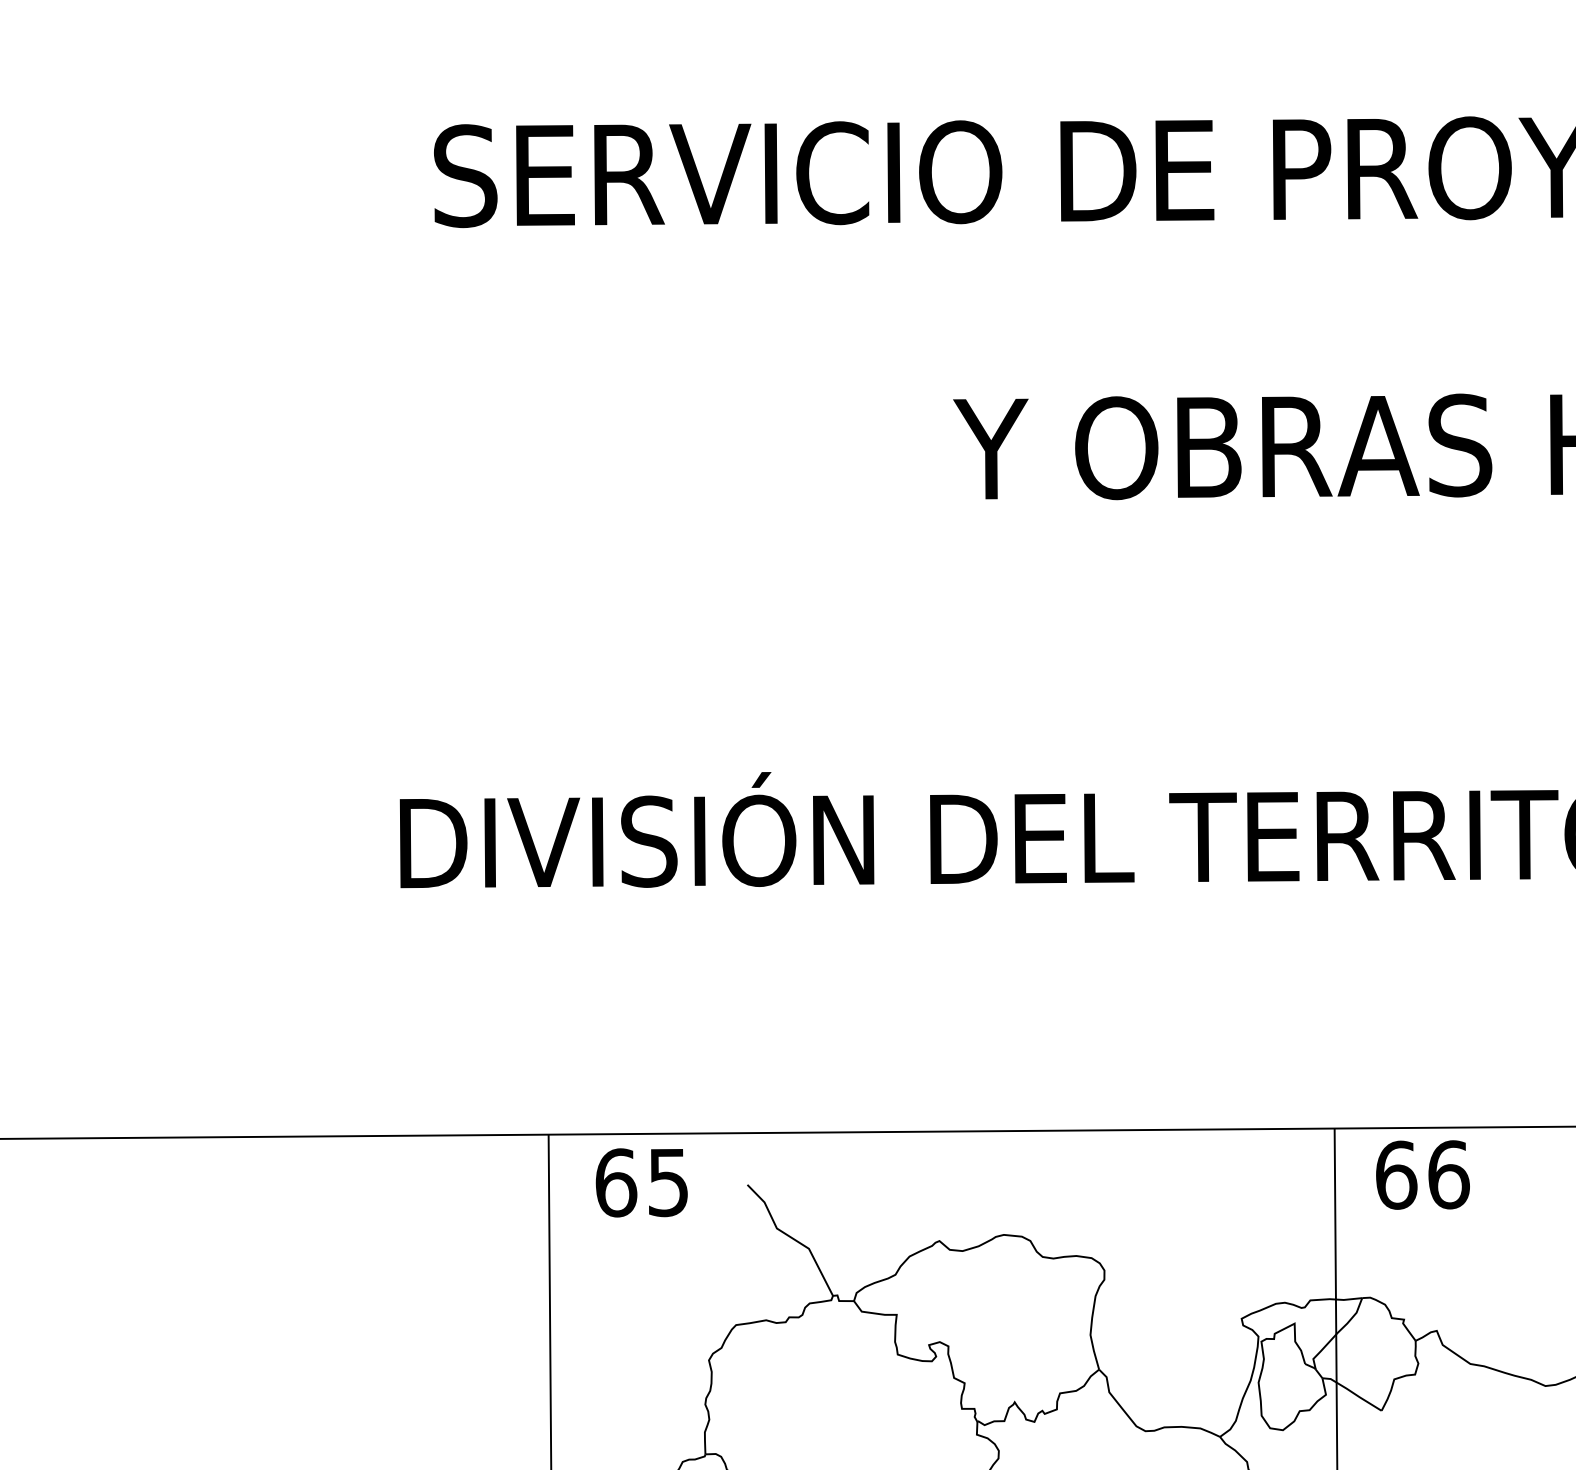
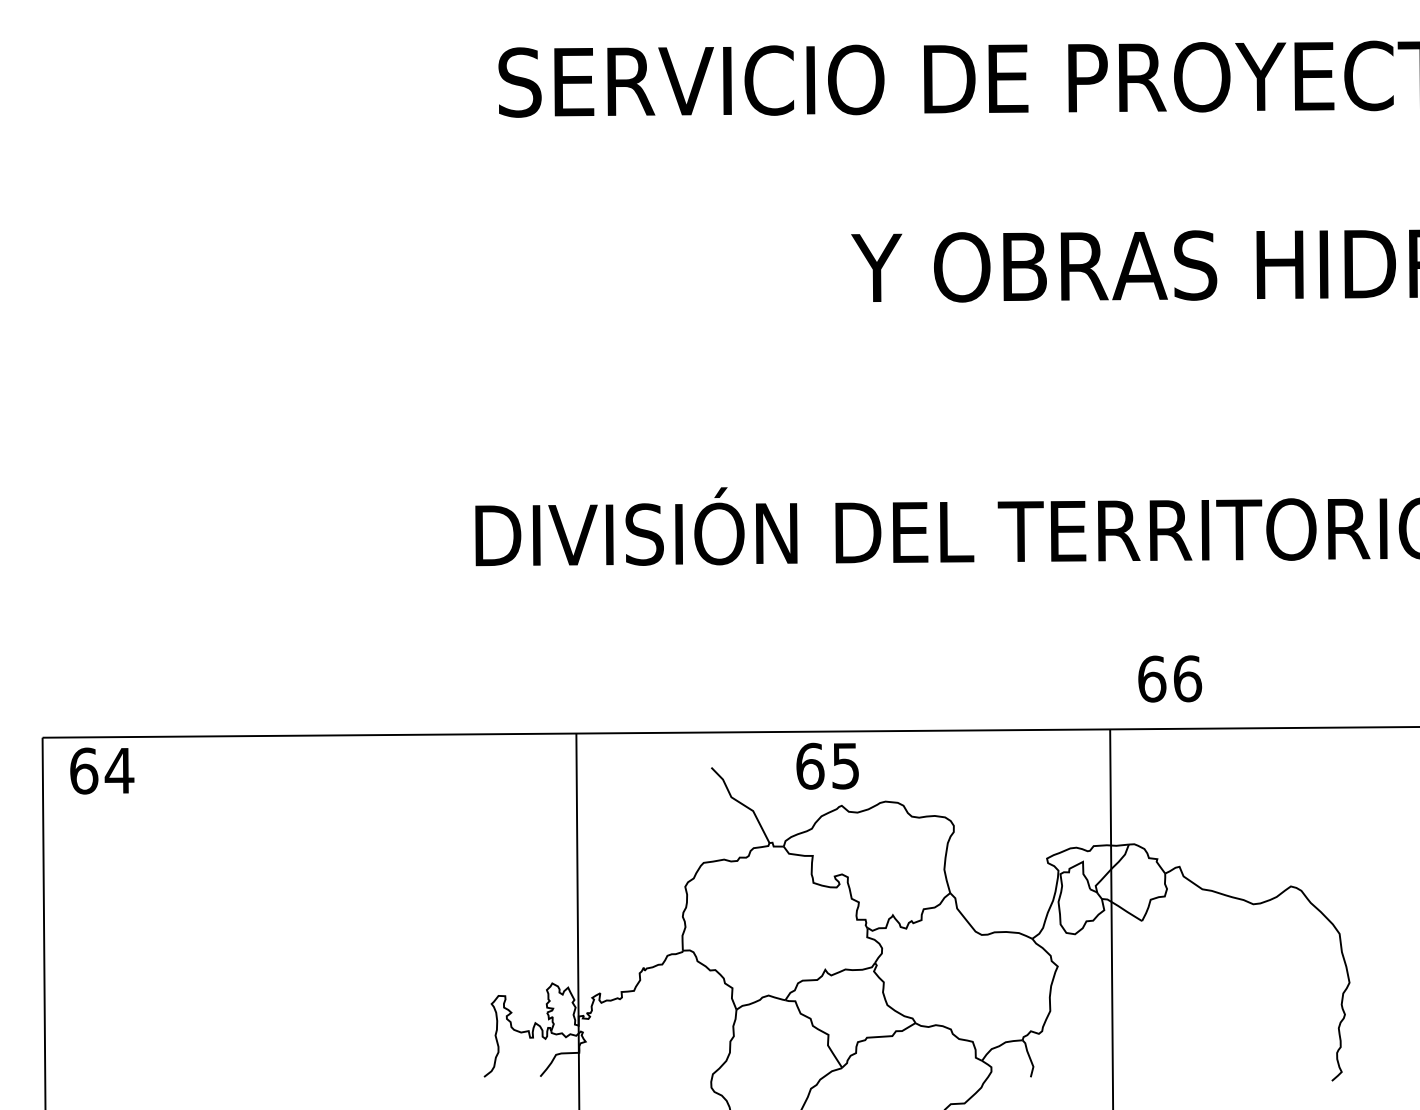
text: (1423, 1174) -> (1170, 678), moved
text: (641, 1181) -> (827, 765), moved

